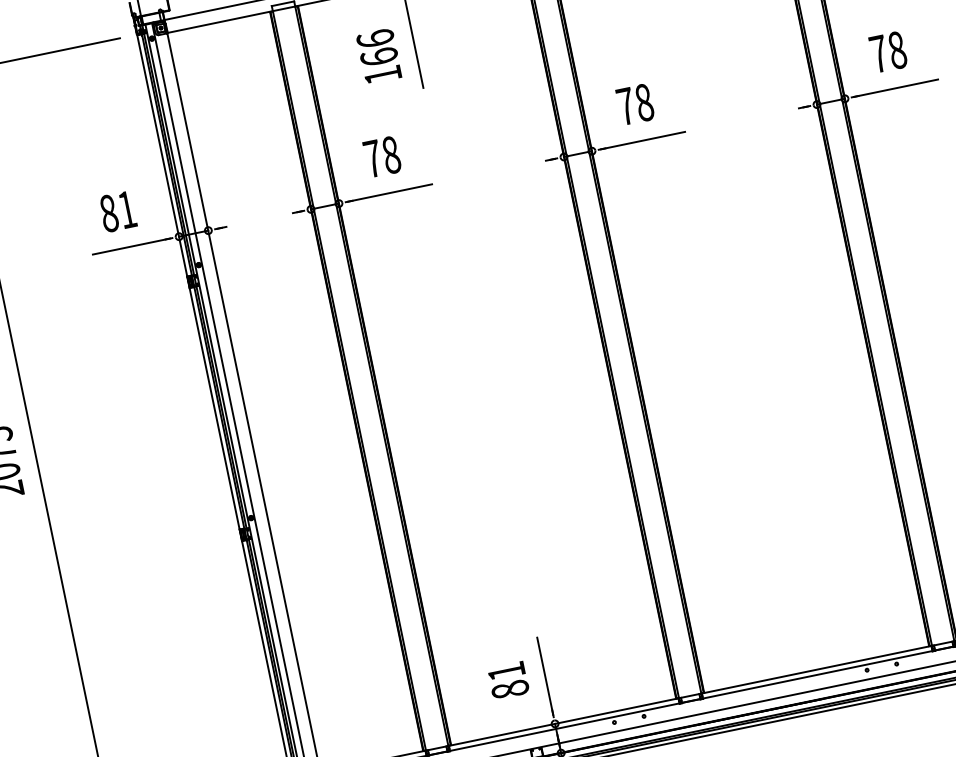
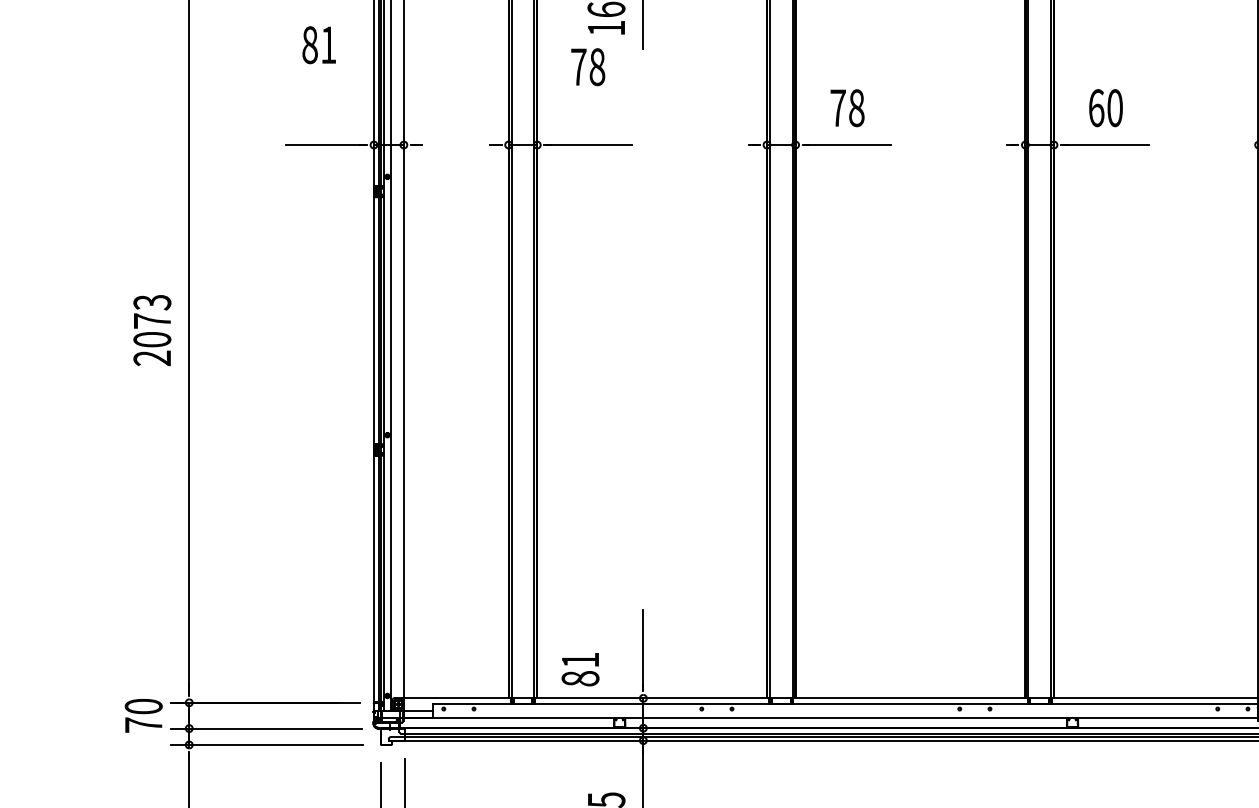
text: (888, 52) -> (1105, 108), 78 -> 60
text: (382, 157) -> (588, 67), moved
text: (117, 212) -> (318, 45), moved
text: (508, 680) -> (580, 669), moved

